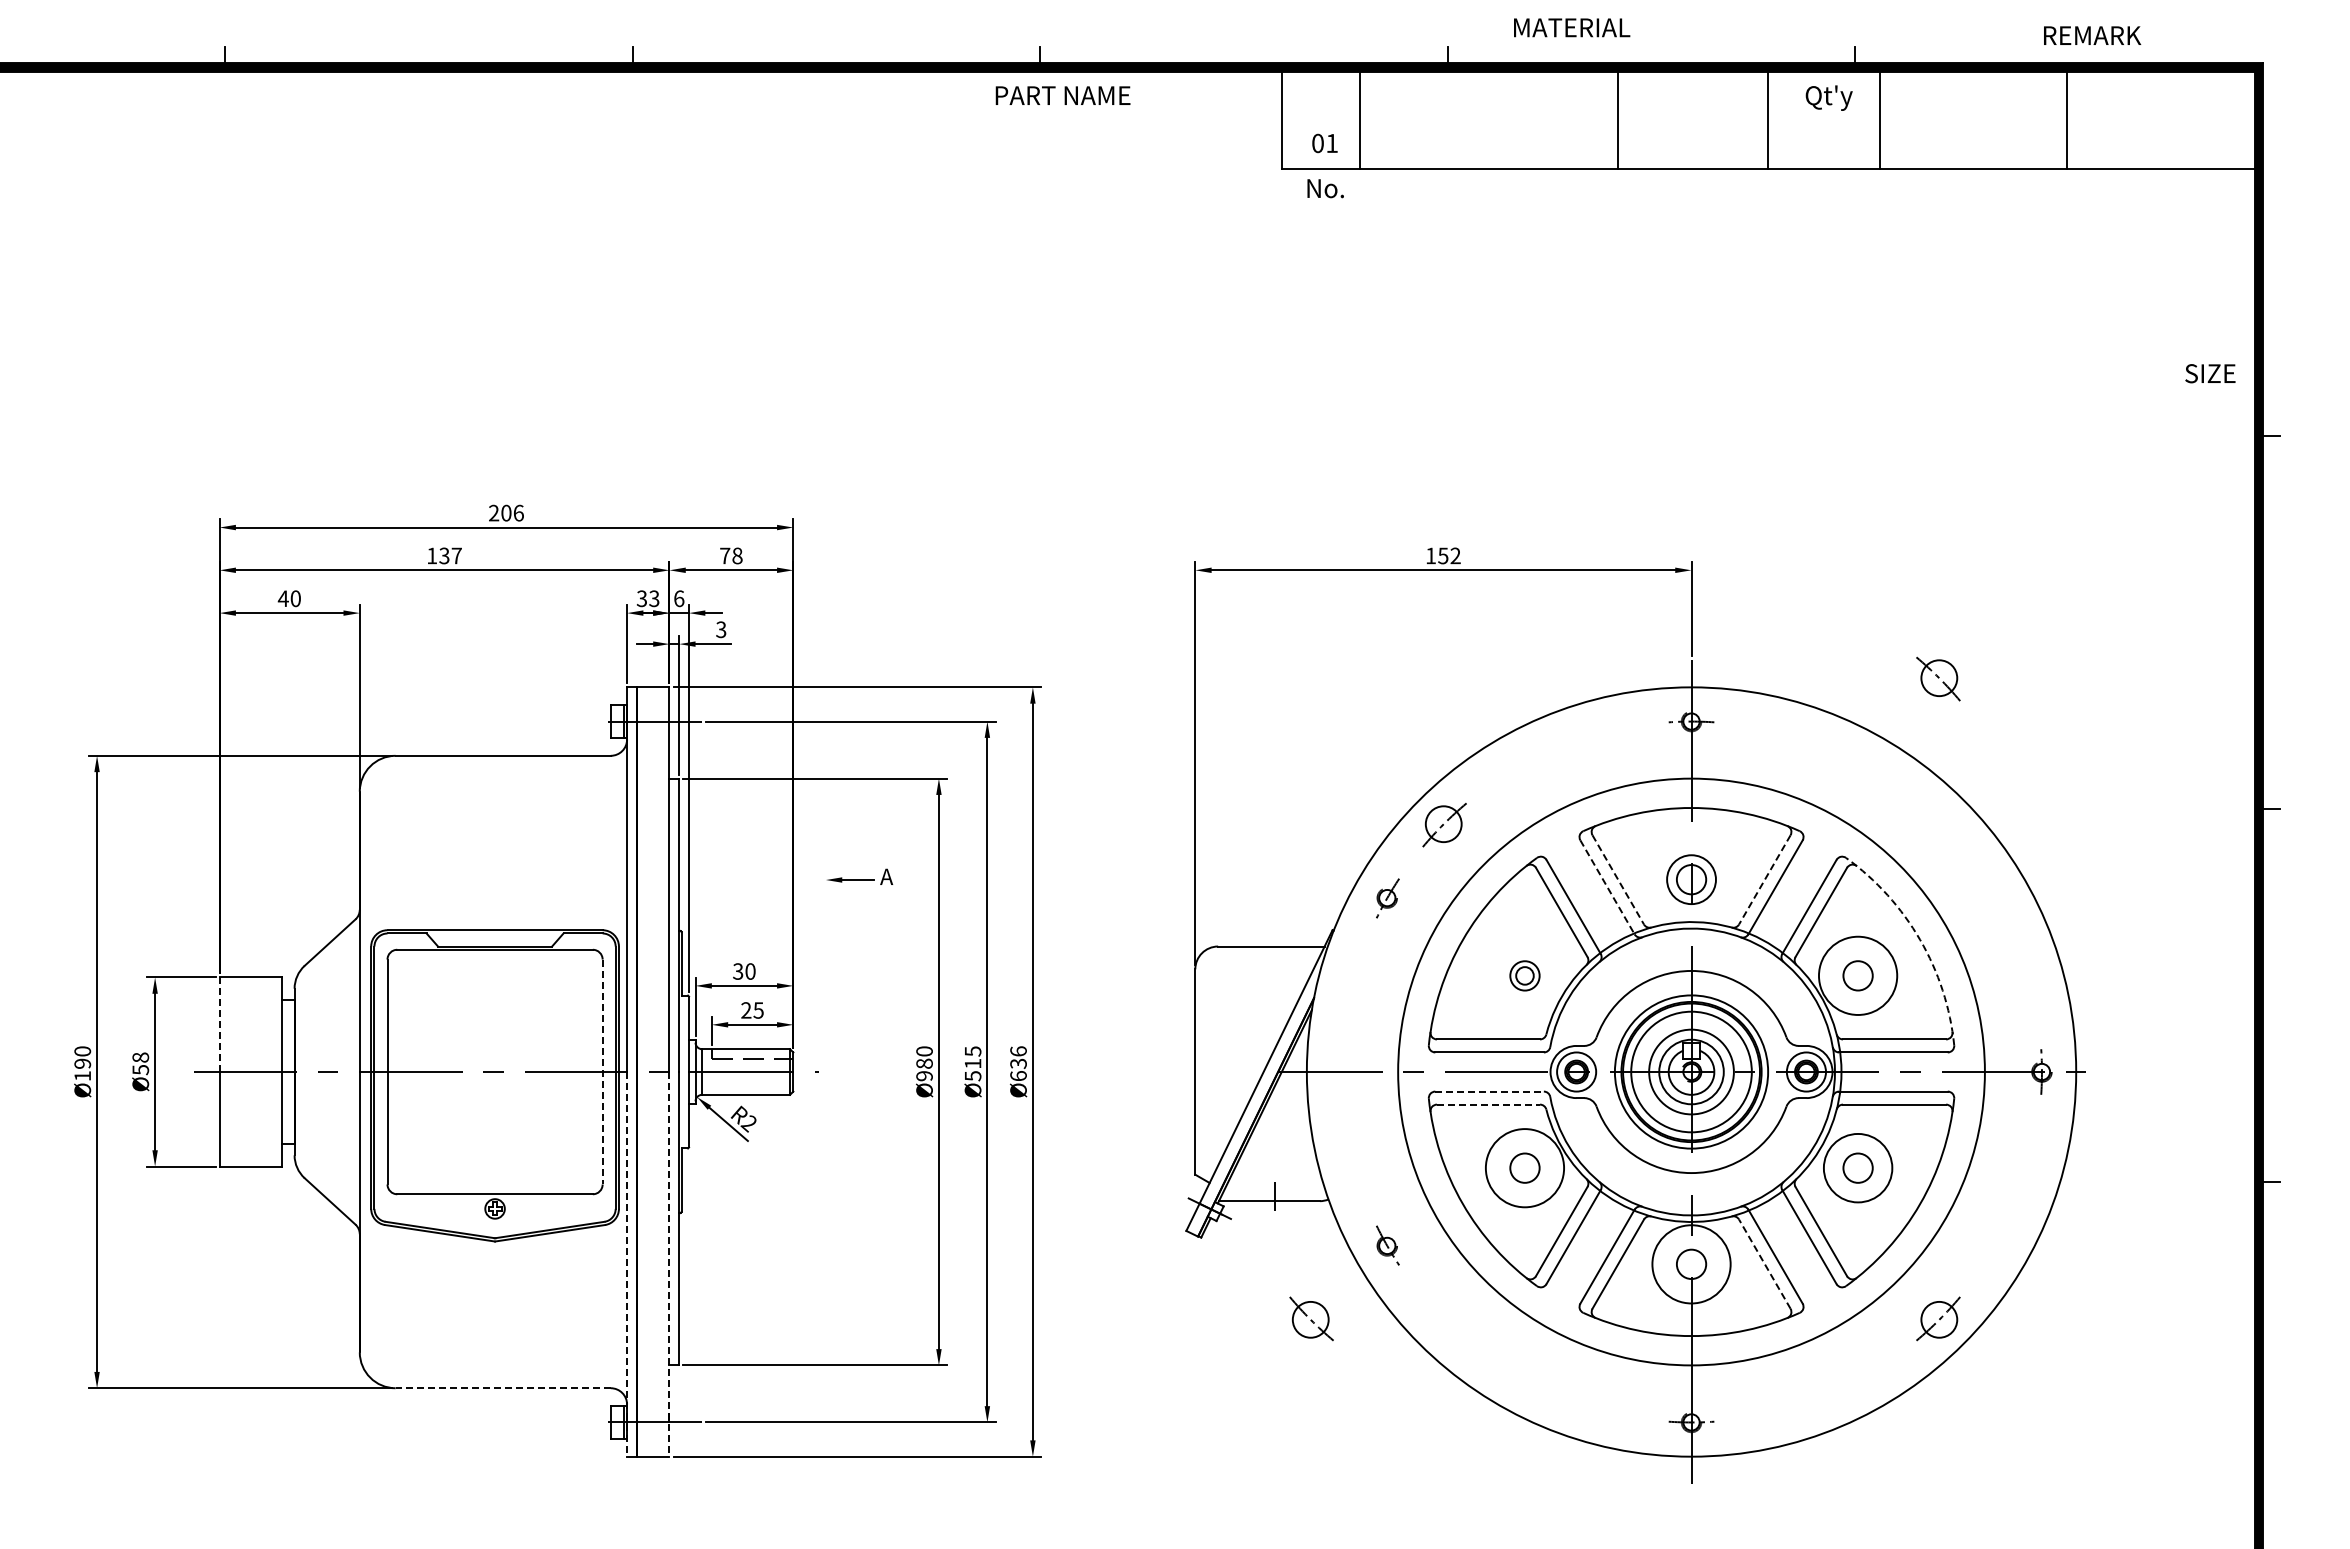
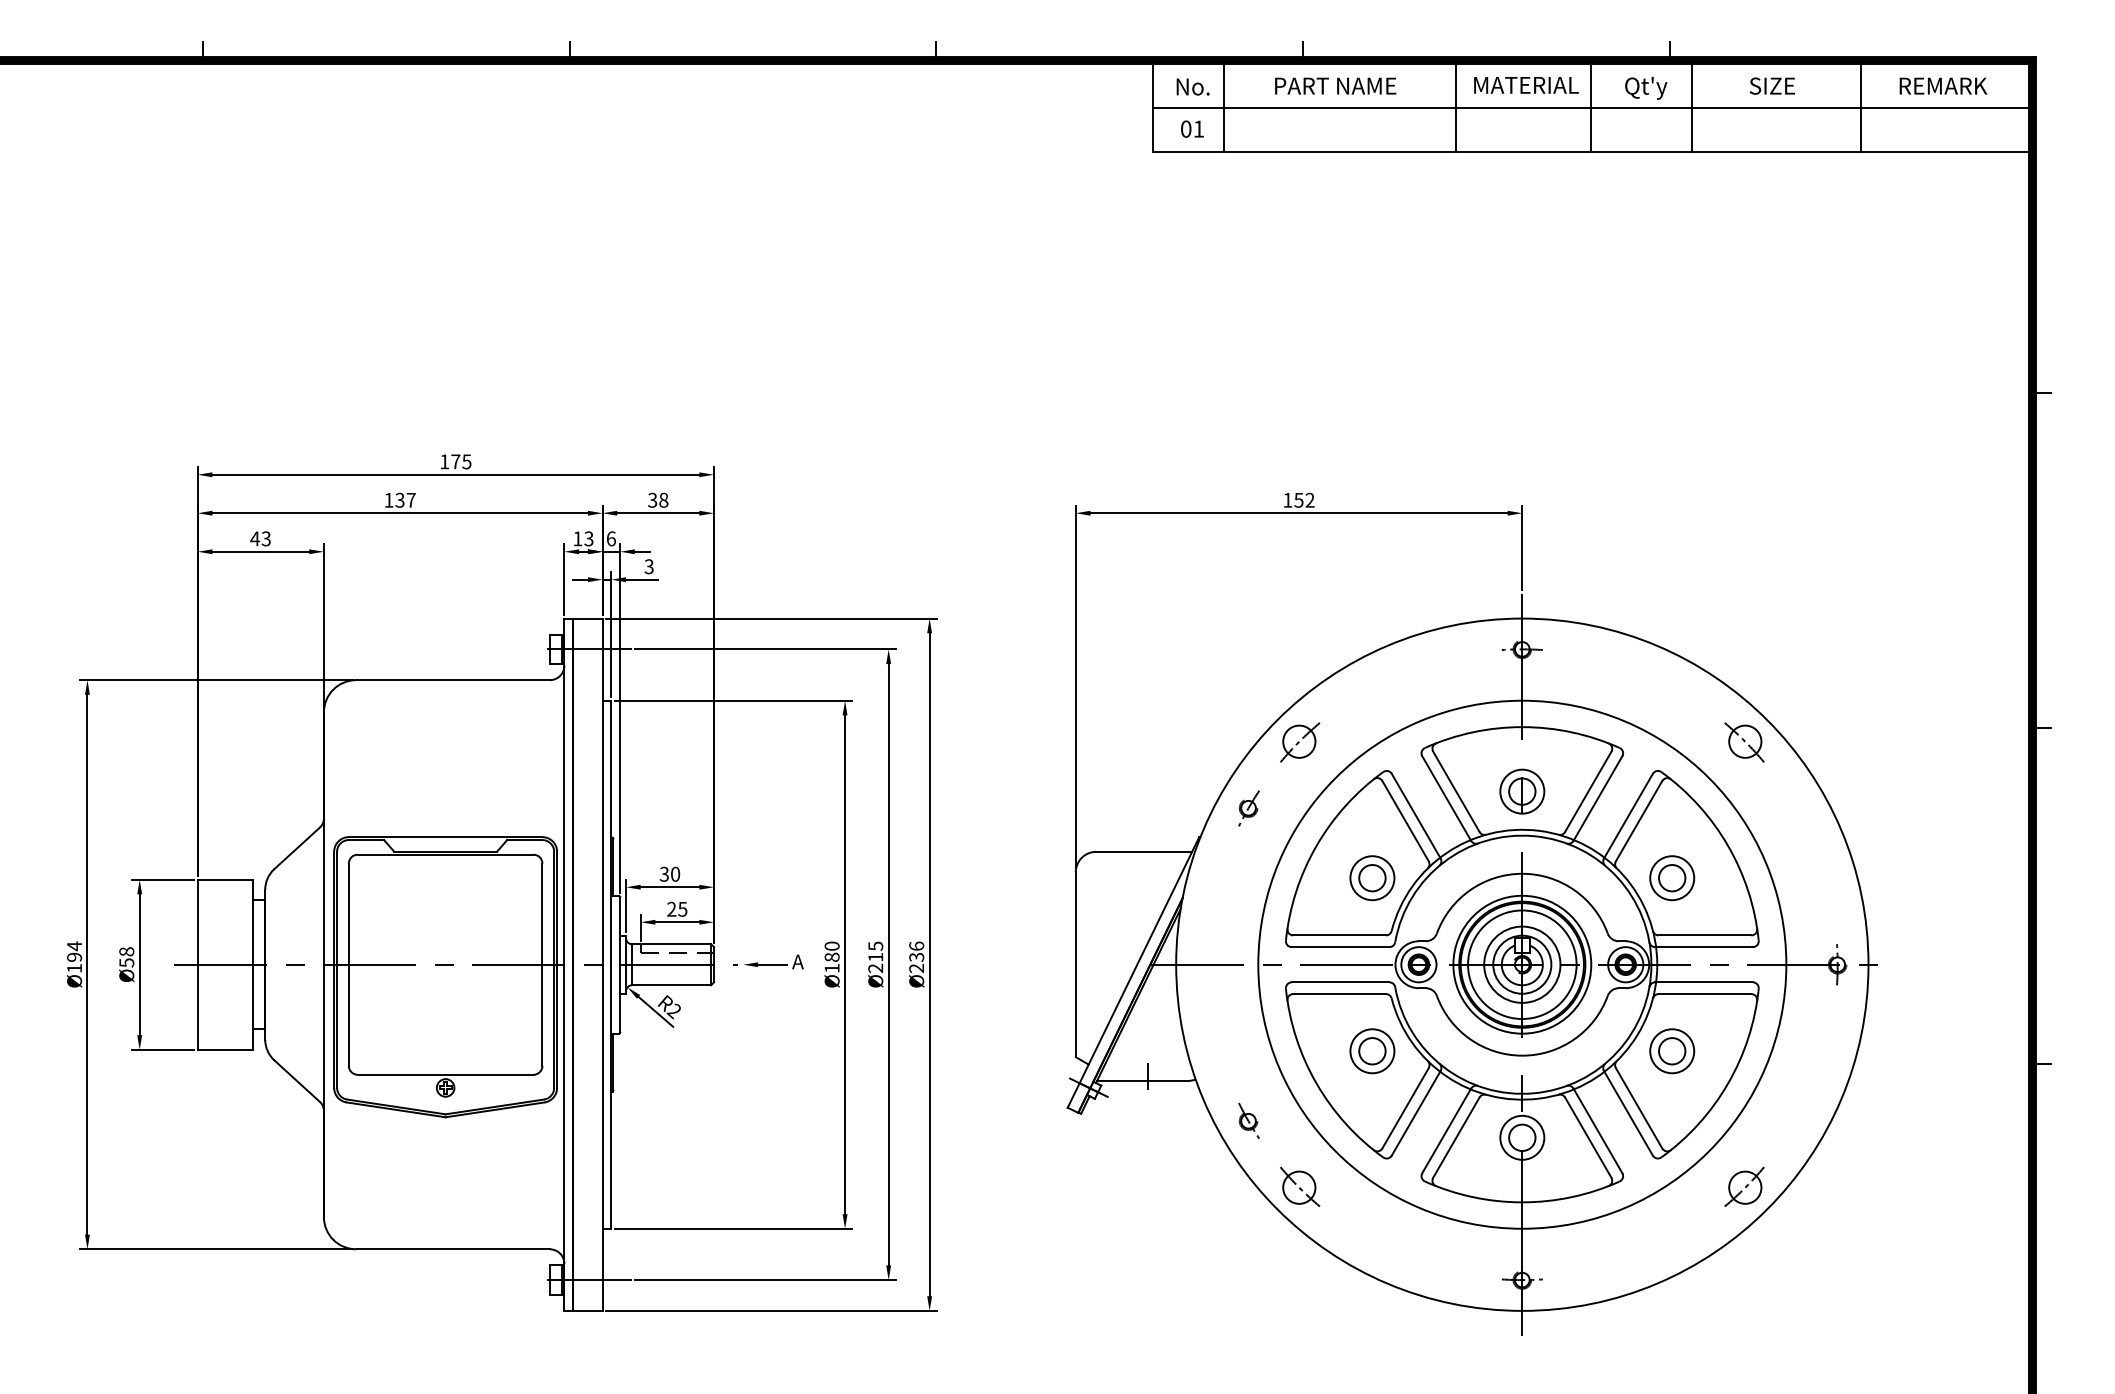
text: (1572, 27) -> (1526, 85), moved
text: (2092, 35) -> (1943, 85), moved
text: (1062, 95) -> (1335, 85), moved
line: (1767, 120) -> (1590, 108), added
text: (1325, 188) -> (1192, 86), moved
text: (2210, 373) -> (1772, 85), moved
text: (506, 512) -> (455, 461), 206 -> 175
text: (725, 555) -> (652, 499), 78 -> 38
text: (295, 598) -> (266, 538), 40 -> 43
text: (641, 598) -> (577, 538), 33 -> 13
part: (1938, 678) -> (1744, 741), moved
part: (860, 876) -> (774, 961), moved
line: (1618, 879) -> (1456, 791), dashed -> solid
line: (1764, 879) -> (1587, 791), dashed -> solid
line: (1607, 887) -> (1446, 798), dashed -> solid
arc: (1920, 940) -> (1728, 846), dashed -> solid
part: (1524, 975) -> (1372, 877), size x1.67
circle: (1857, 975) -> (1671, 877), size x0.62
line: (219, 1024) -> (197, 921), dashed -> solid
text: (82, 1051) -> (74, 946), Ø190 -> Ø194
line: (602, 1072) -> (542, 965), dashed -> solid
text: (924, 1076) -> (832, 968), Ø980 -> Ø180
text: (972, 1076) -> (875, 968), Ø515 -> Ø215
text: (1018, 1076) -> (916, 968), Ø636 -> Ø236
line: (1490, 1091) -> (1341, 982), dashed -> solid
line: (1488, 1104) -> (1339, 993), dashed -> solid
circle: (1524, 1167) -> (1372, 1050), size x0.62
circle: (1857, 1167) -> (1671, 1050), size x0.71
circle: (1691, 1263) -> (1522, 1137), size x0.62
line: (627, 1264) -> (564, 1137), dashed -> solid
line: (669, 1264) -> (602, 1137), dashed -> solid
line: (1764, 1264) -> (1587, 1137), dashed -> solid
part: (1311, 1318) -> (1300, 1186), moved
line: (503, 1388) -> (453, 1249), dashed -> solid

